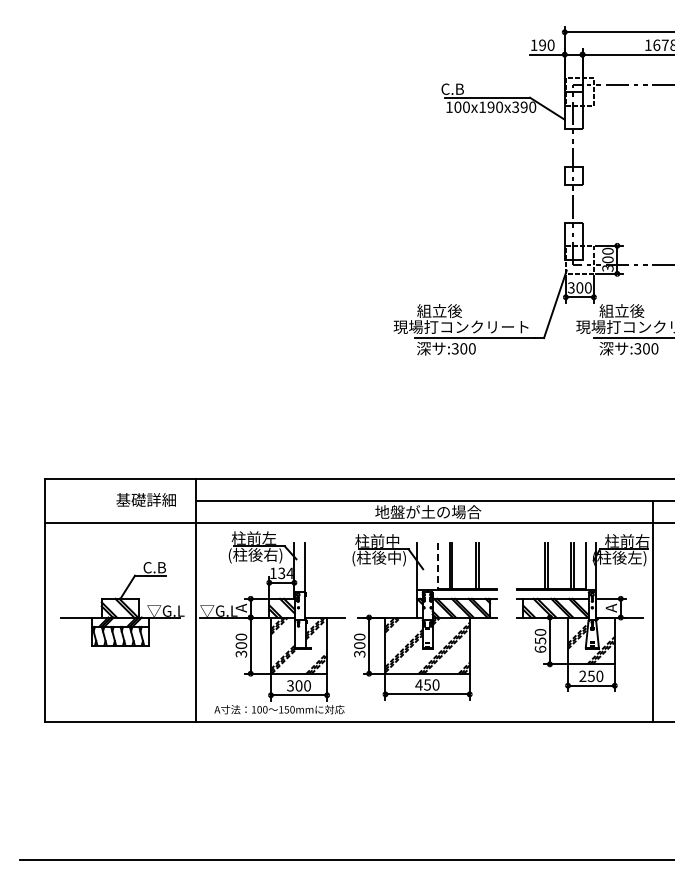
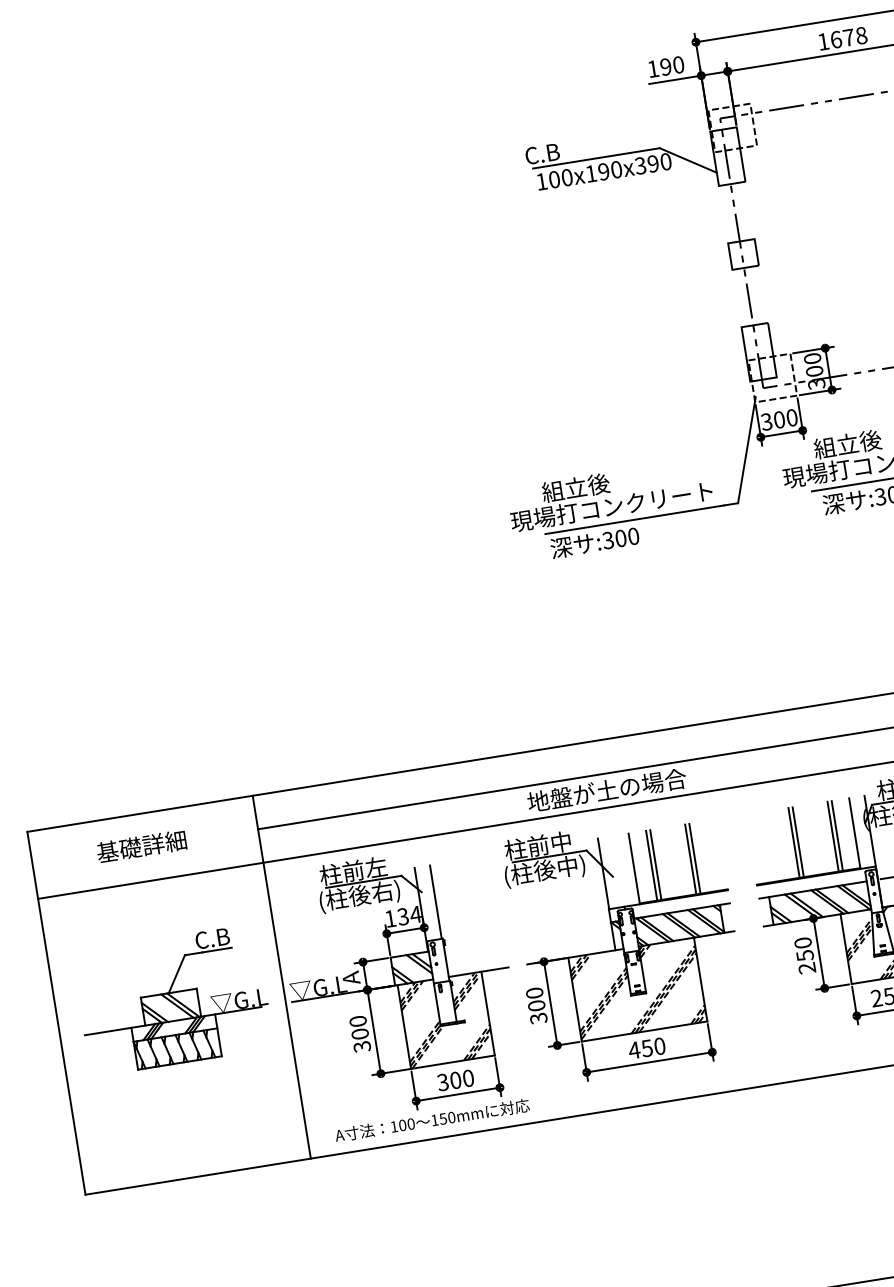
text: (145, 499) -> (140, 845), moved
line: (437, 566) -> (633, 869), dashed -> solid
text: (540, 648) -> (806, 966), 650 -> 250

